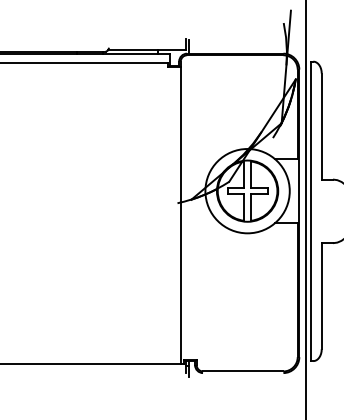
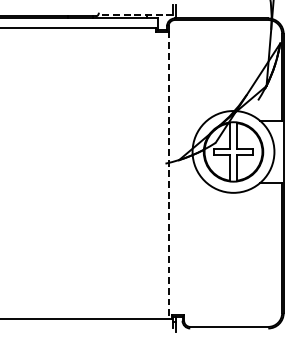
line: (146, 49) -> (135, 14), solid -> dashed
line: (180, 215) -> (168, 175), solid -> dashed

